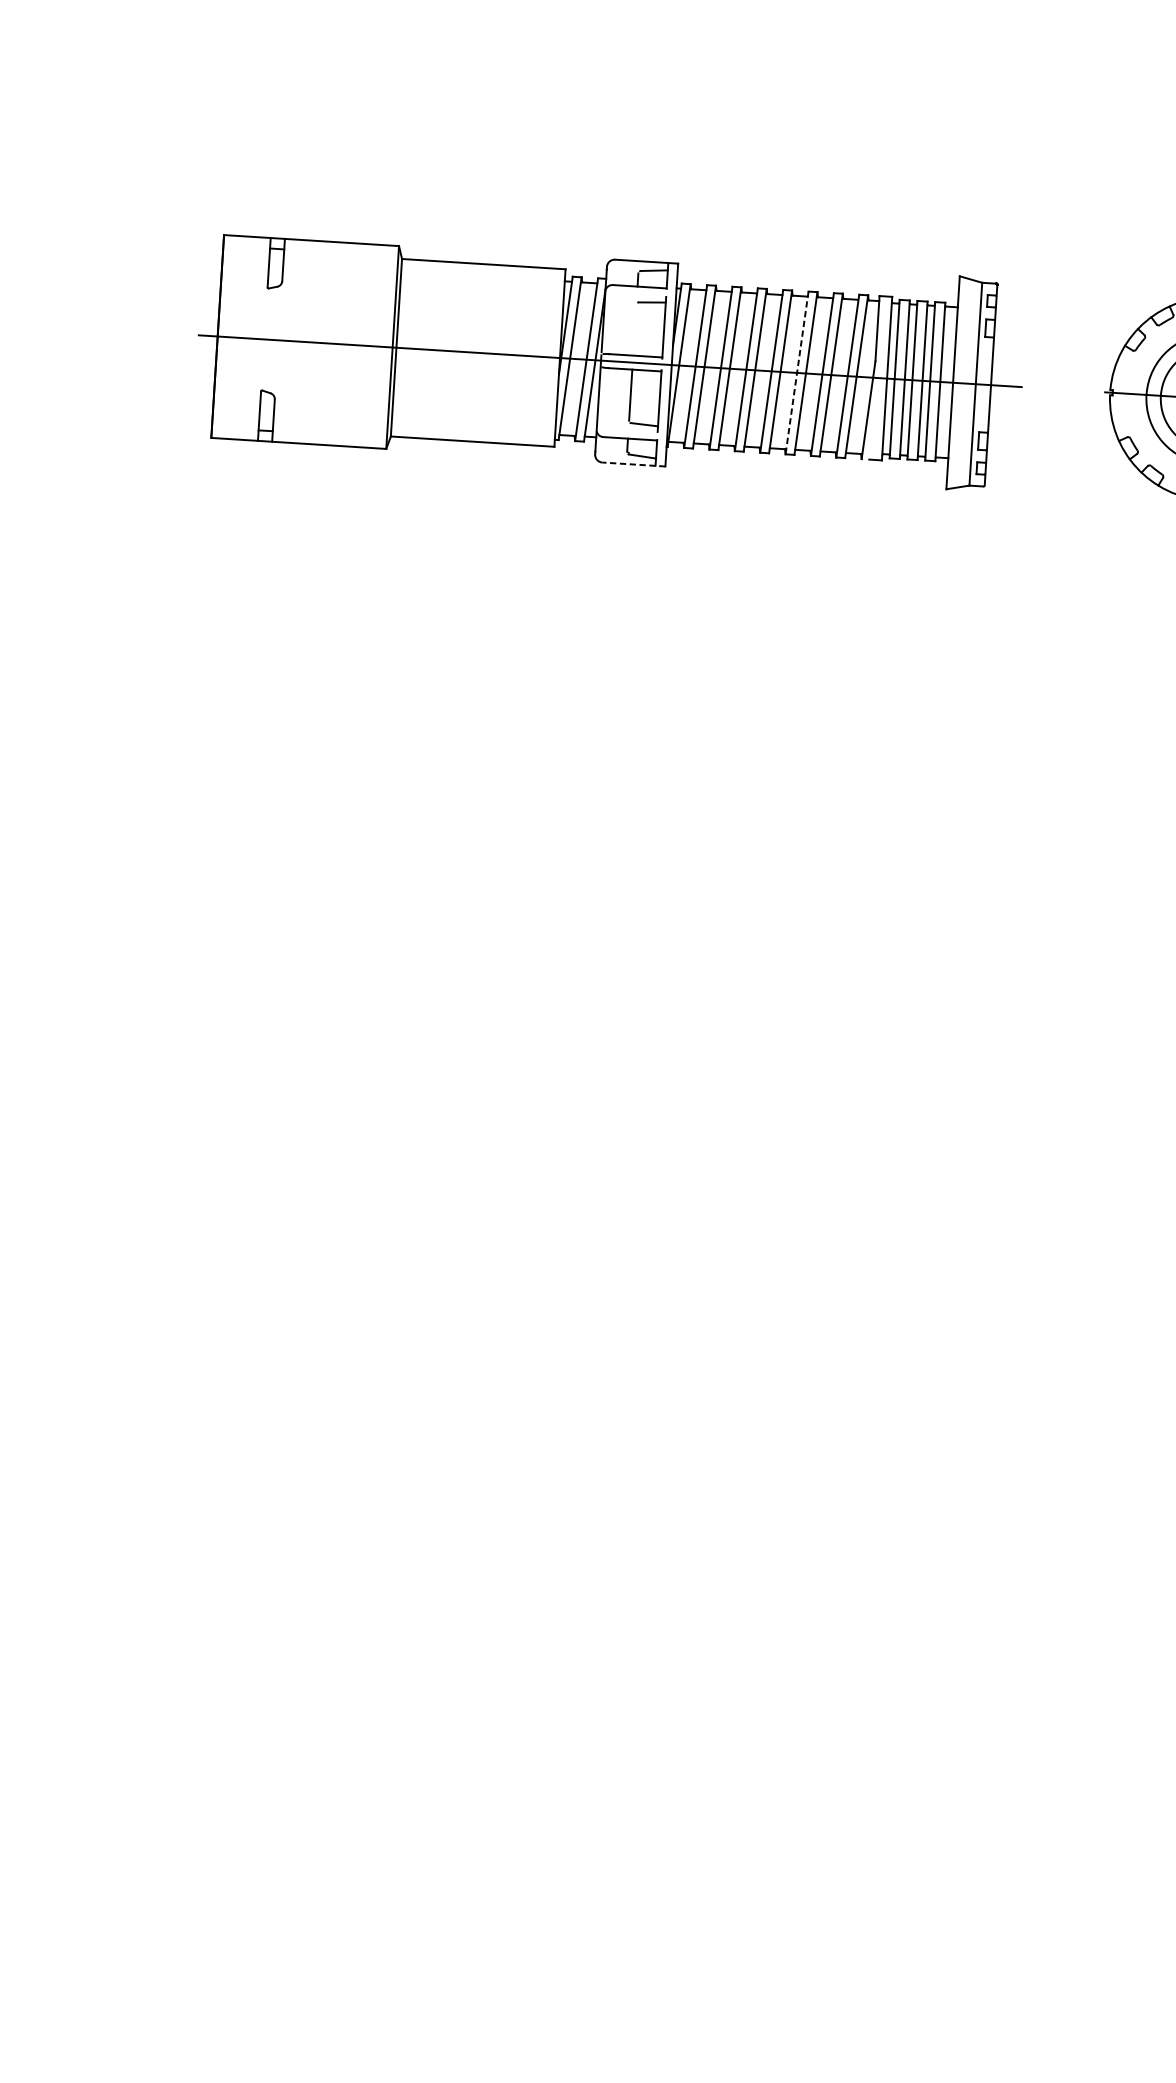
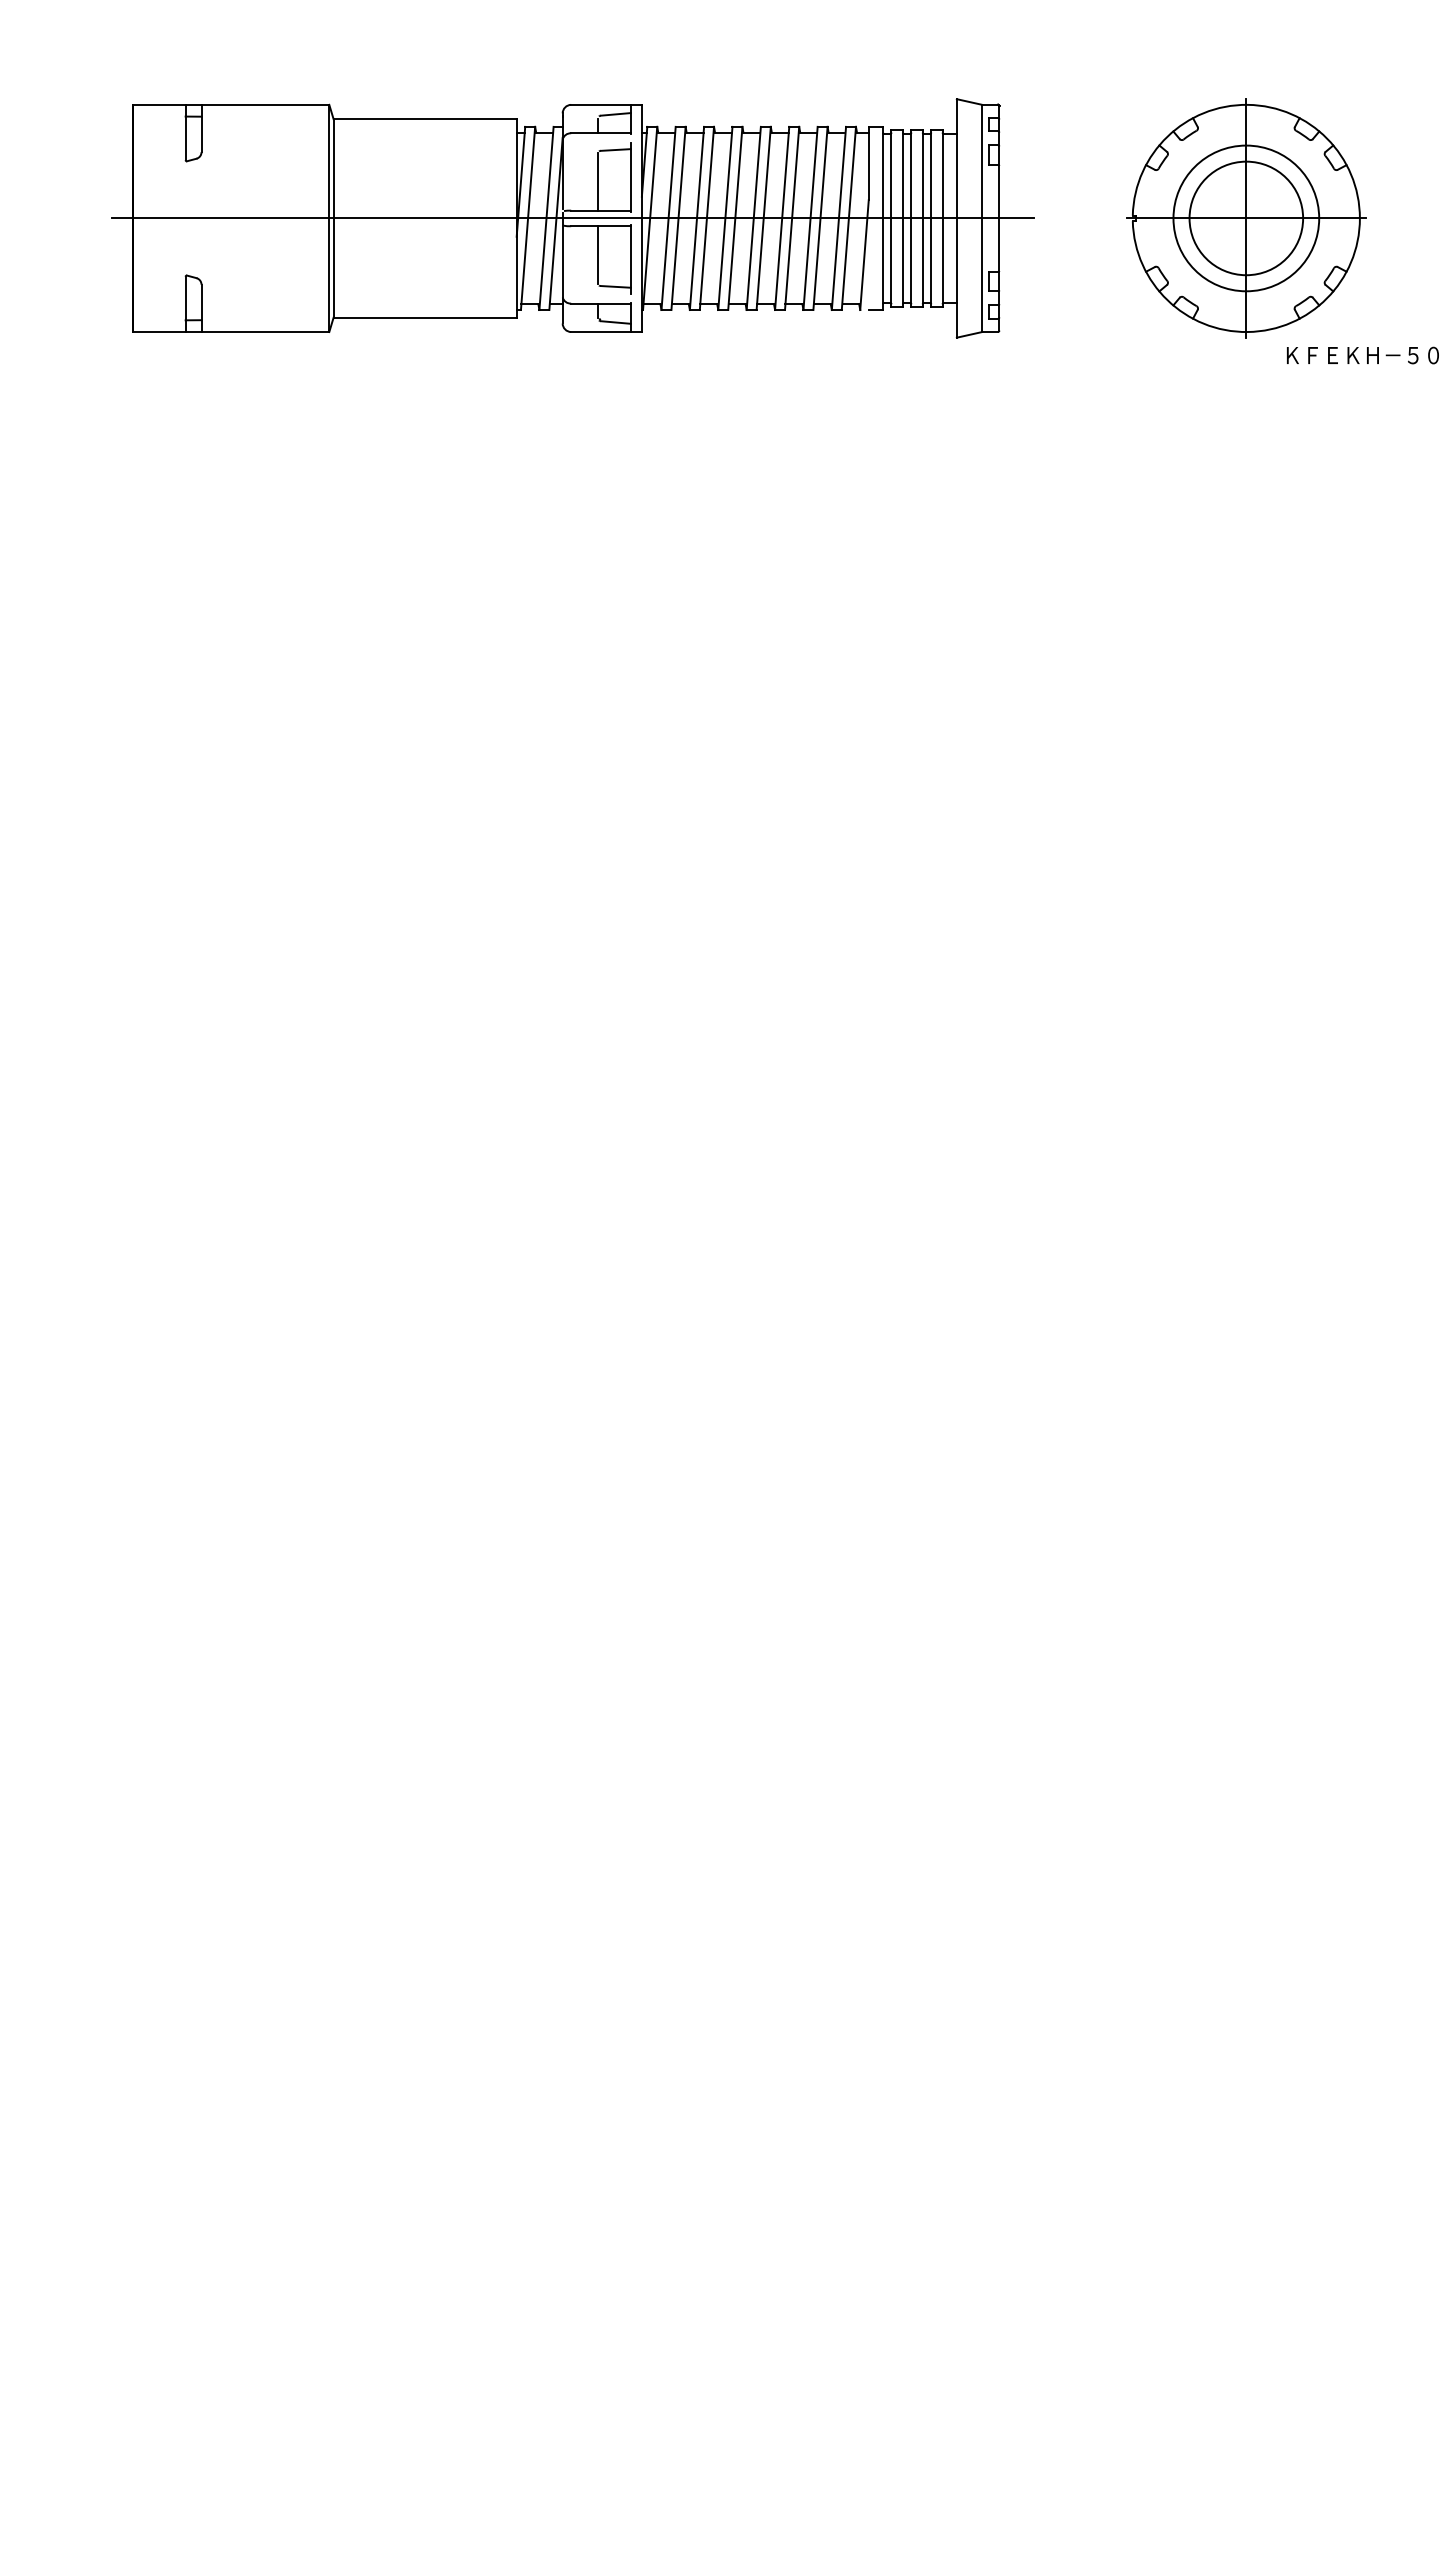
line: (635, 329) -> (598, 181), added
line: (797, 373) -> (782, 218), dashed -> solid
line: (633, 464) -> (606, 332), dashed -> solid

